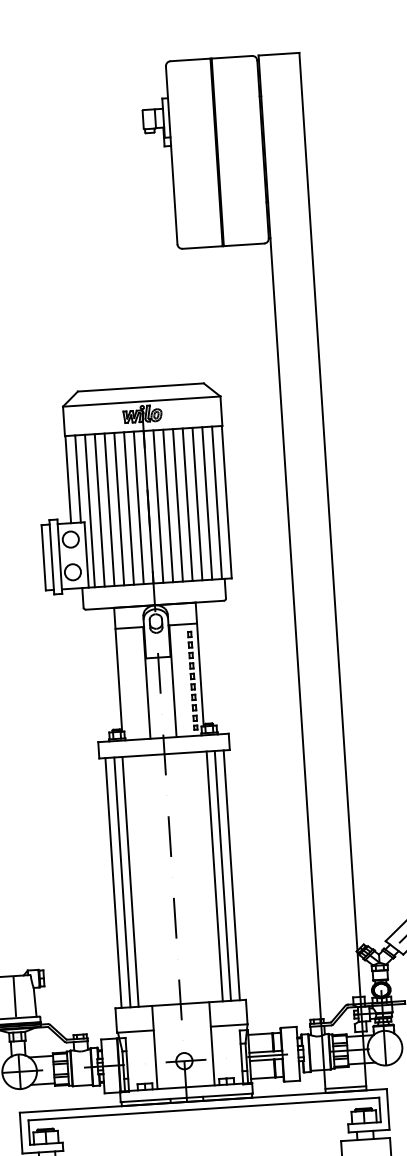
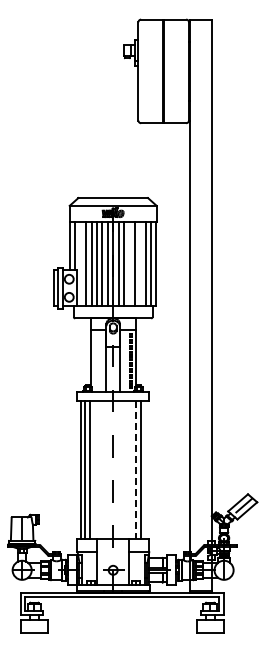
line: (198, 504) -> (140, 264), removed
line: (178, 505) -> (129, 264), removed
line: (89, 511) -> (80, 264), removed
line: (231, 874) -> (145, 469), removed
line: (214, 877) -> (136, 470), solid -> dashed

